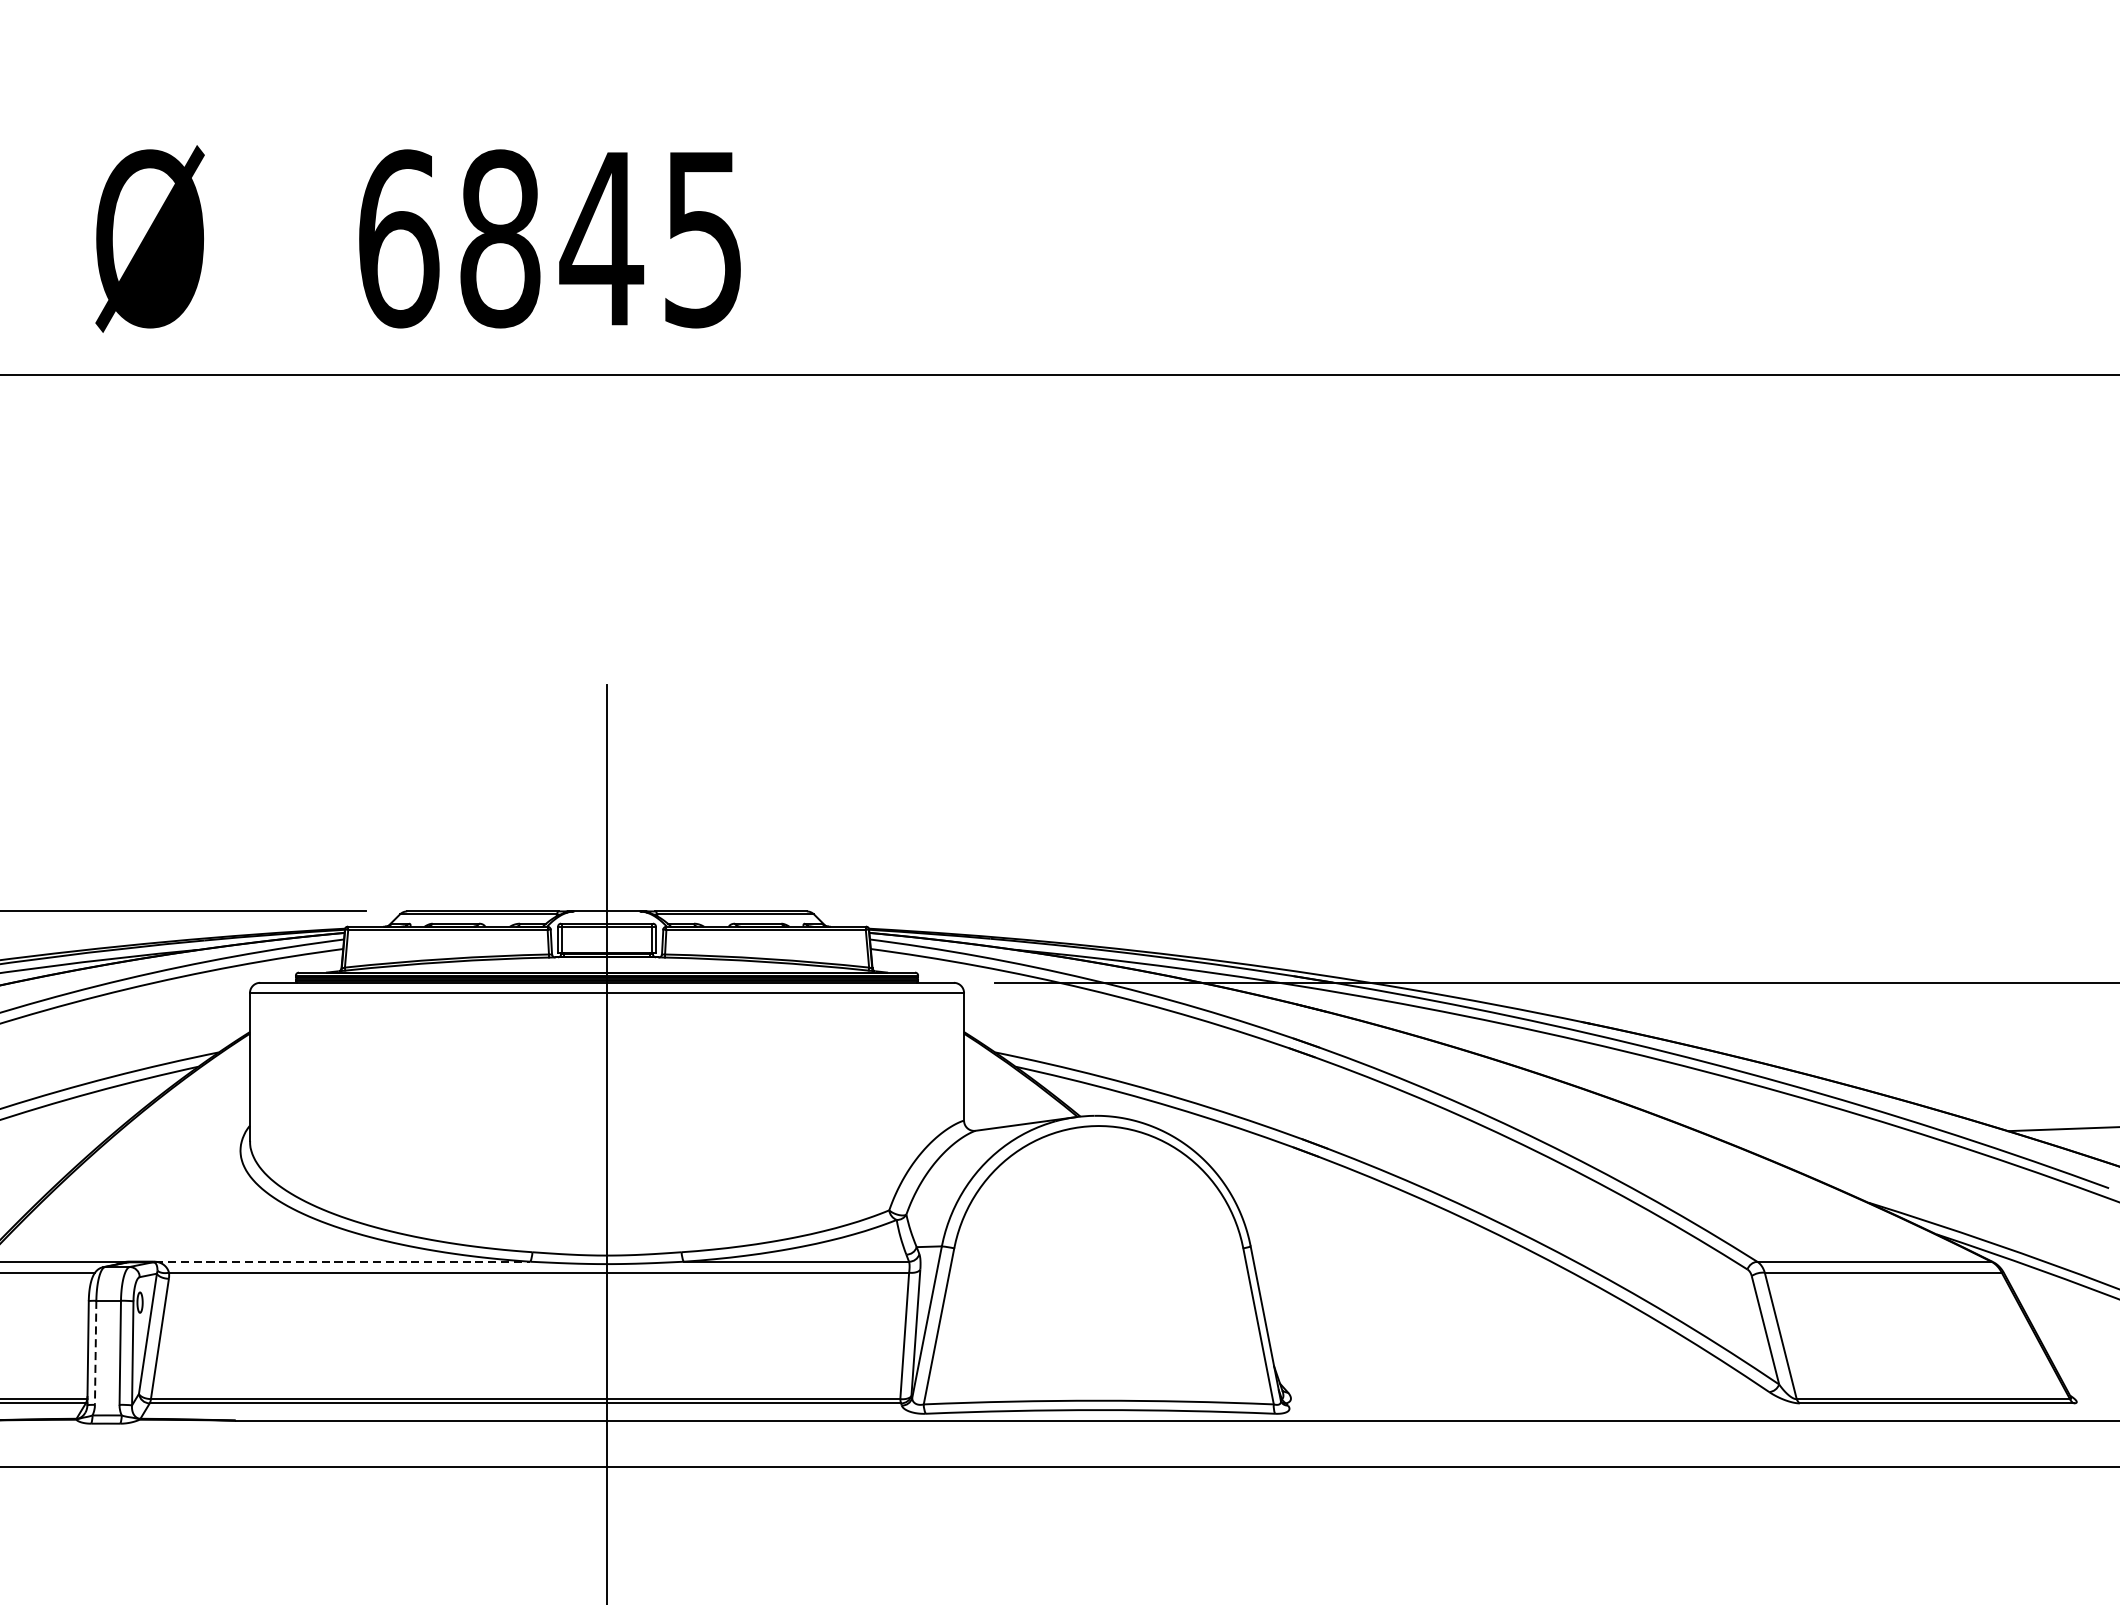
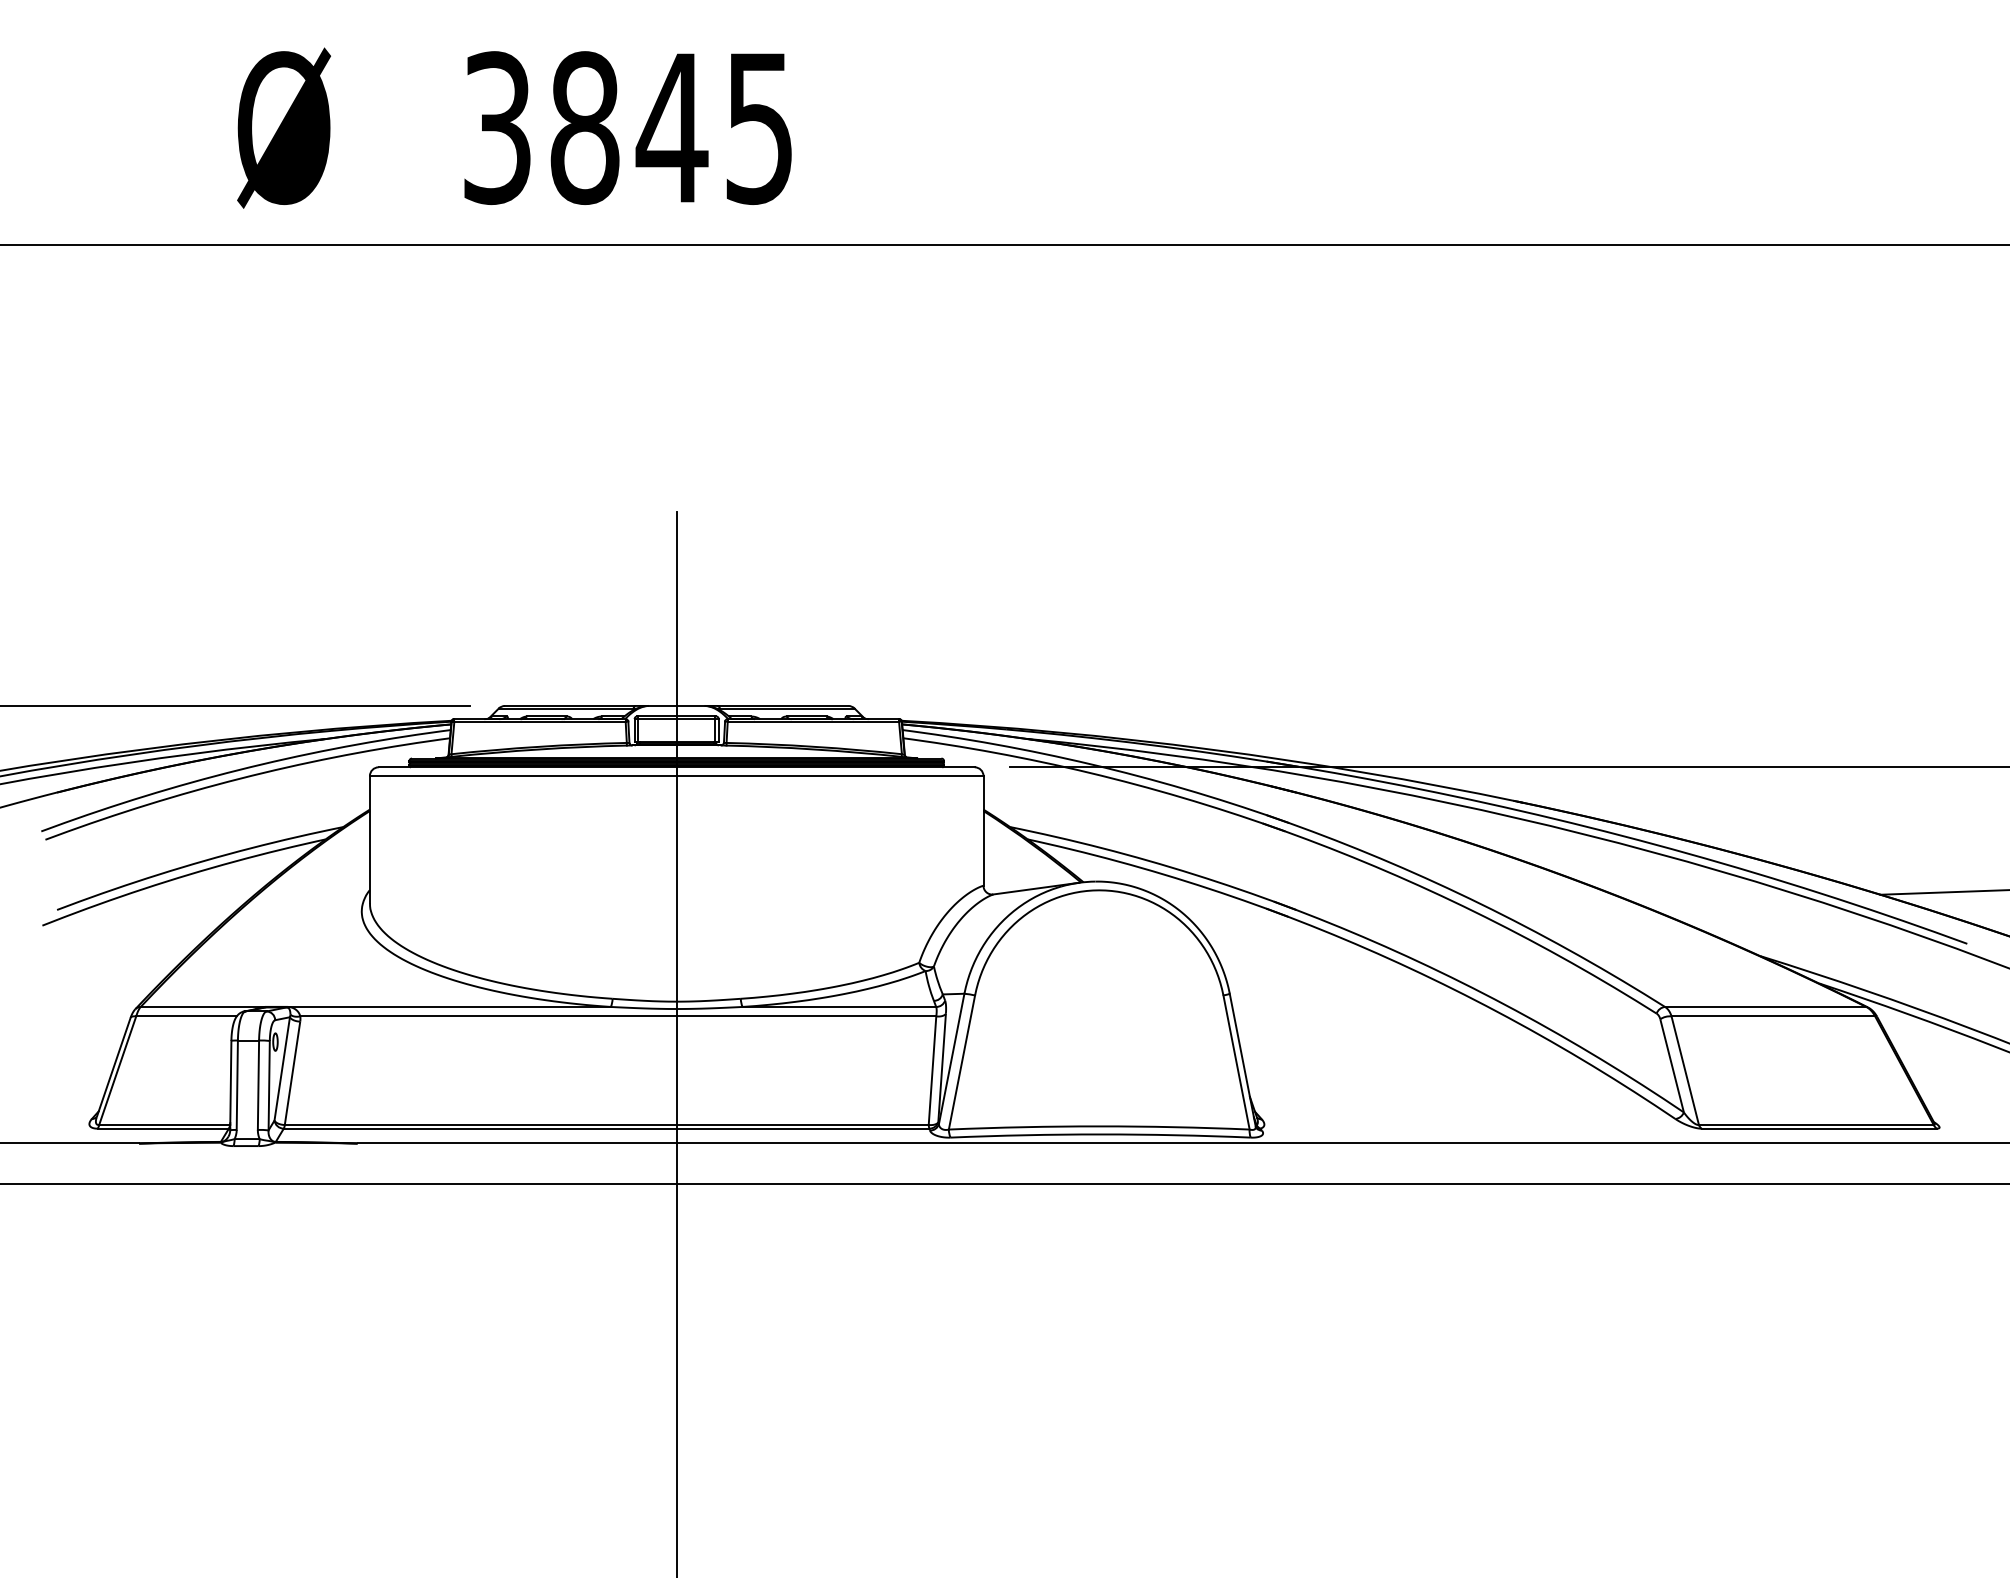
text: (398, 239) -> (497, 128), 6845 -> 3845
line: (343, 1261) -> (450, 1006), dashed -> solid
line: (95, 1353) -> (237, 1085), dashed -> solid

